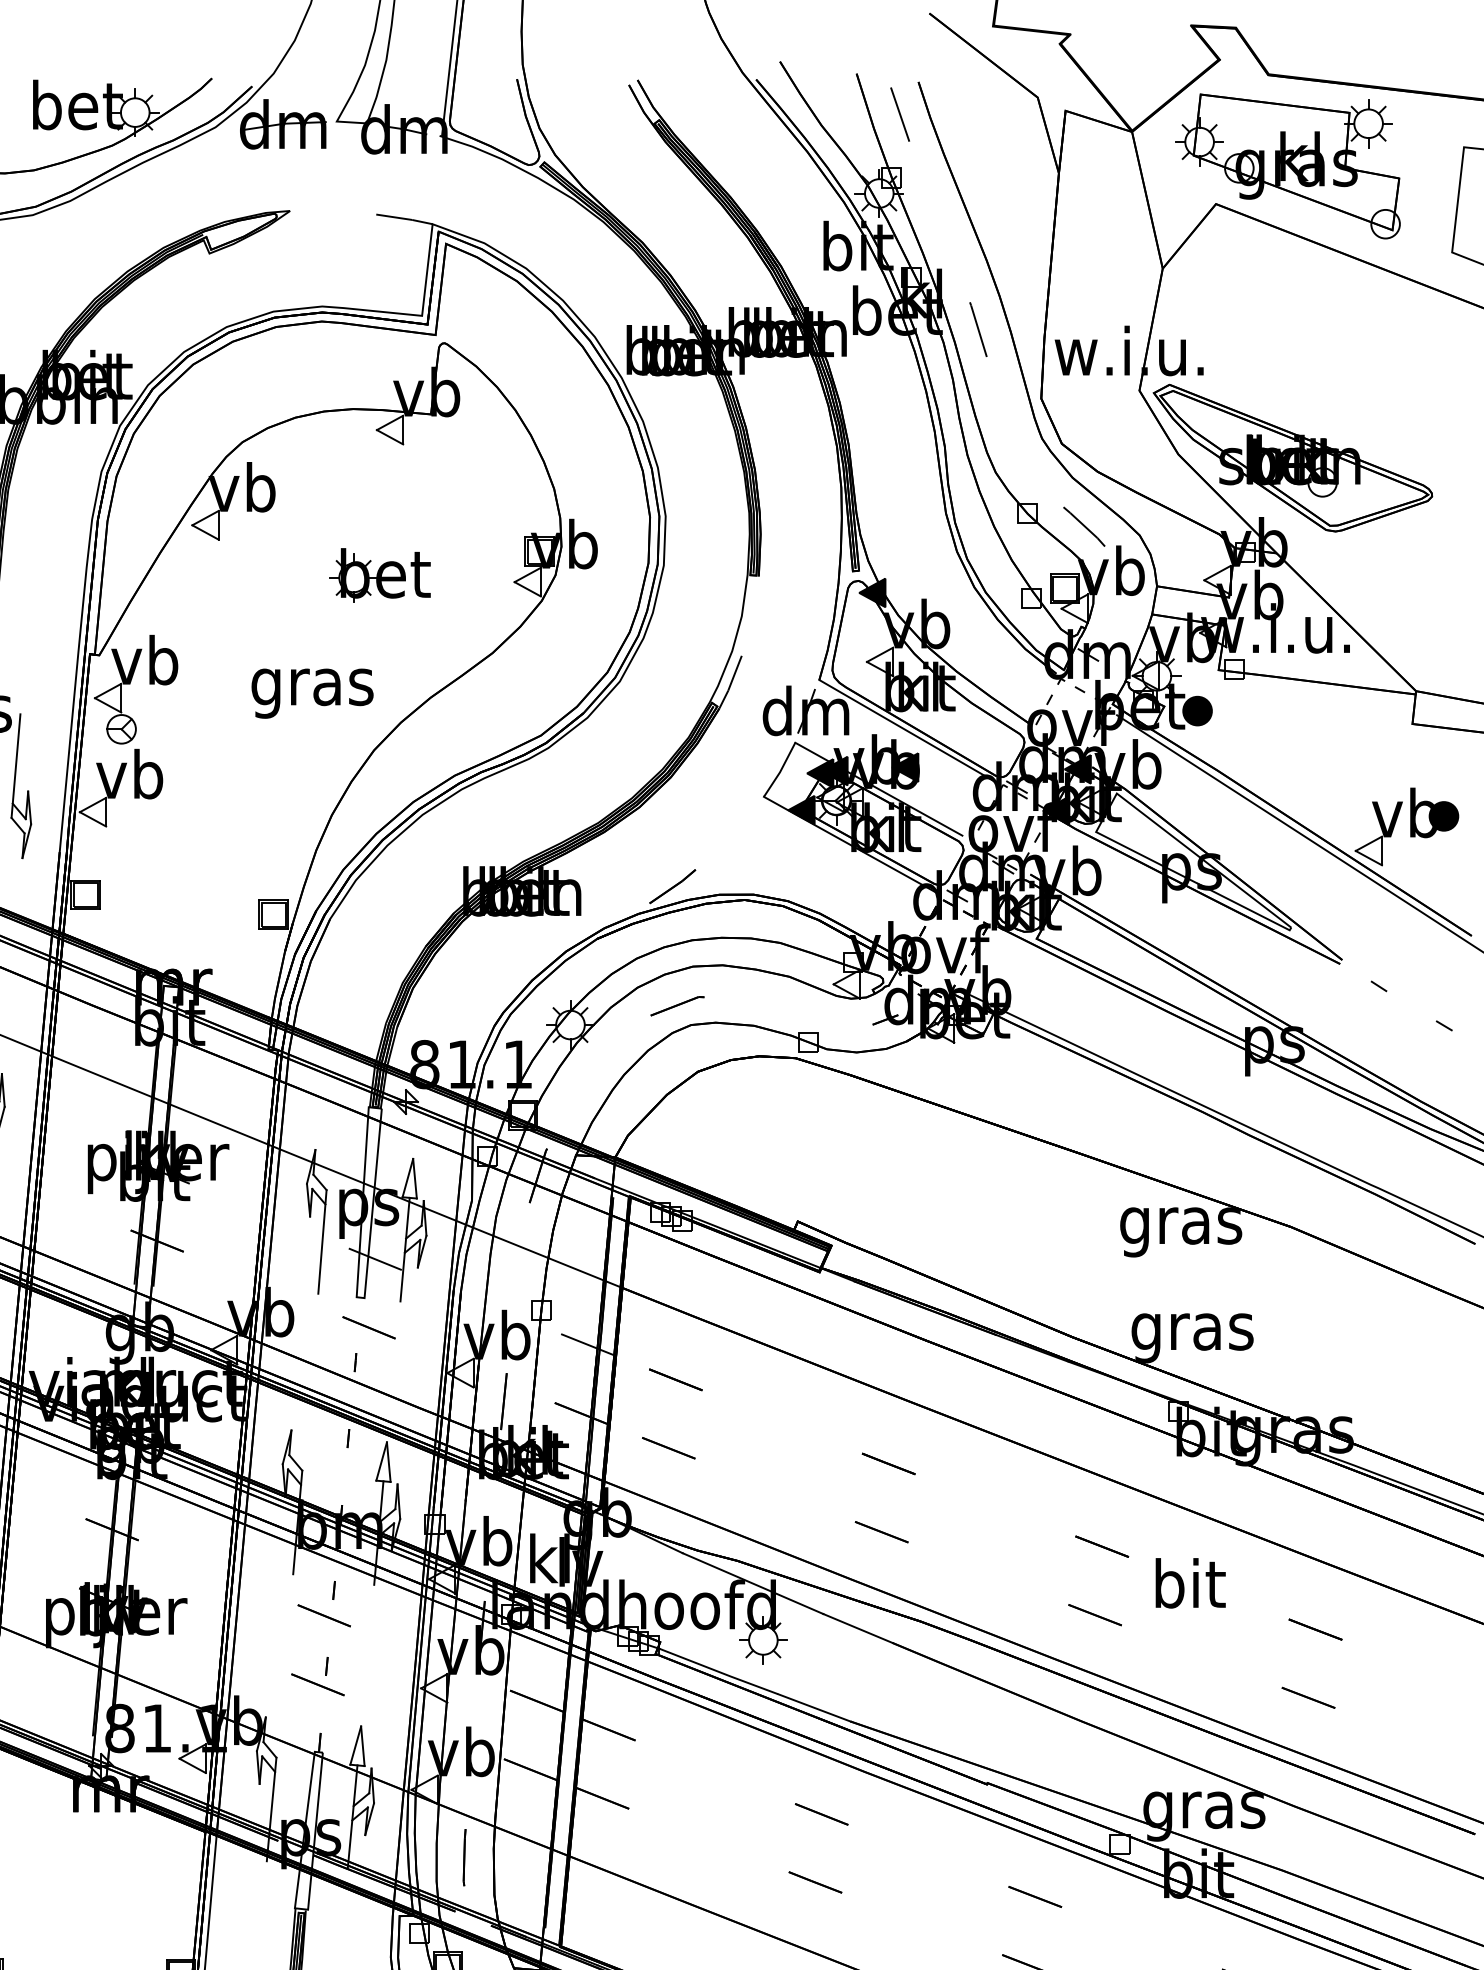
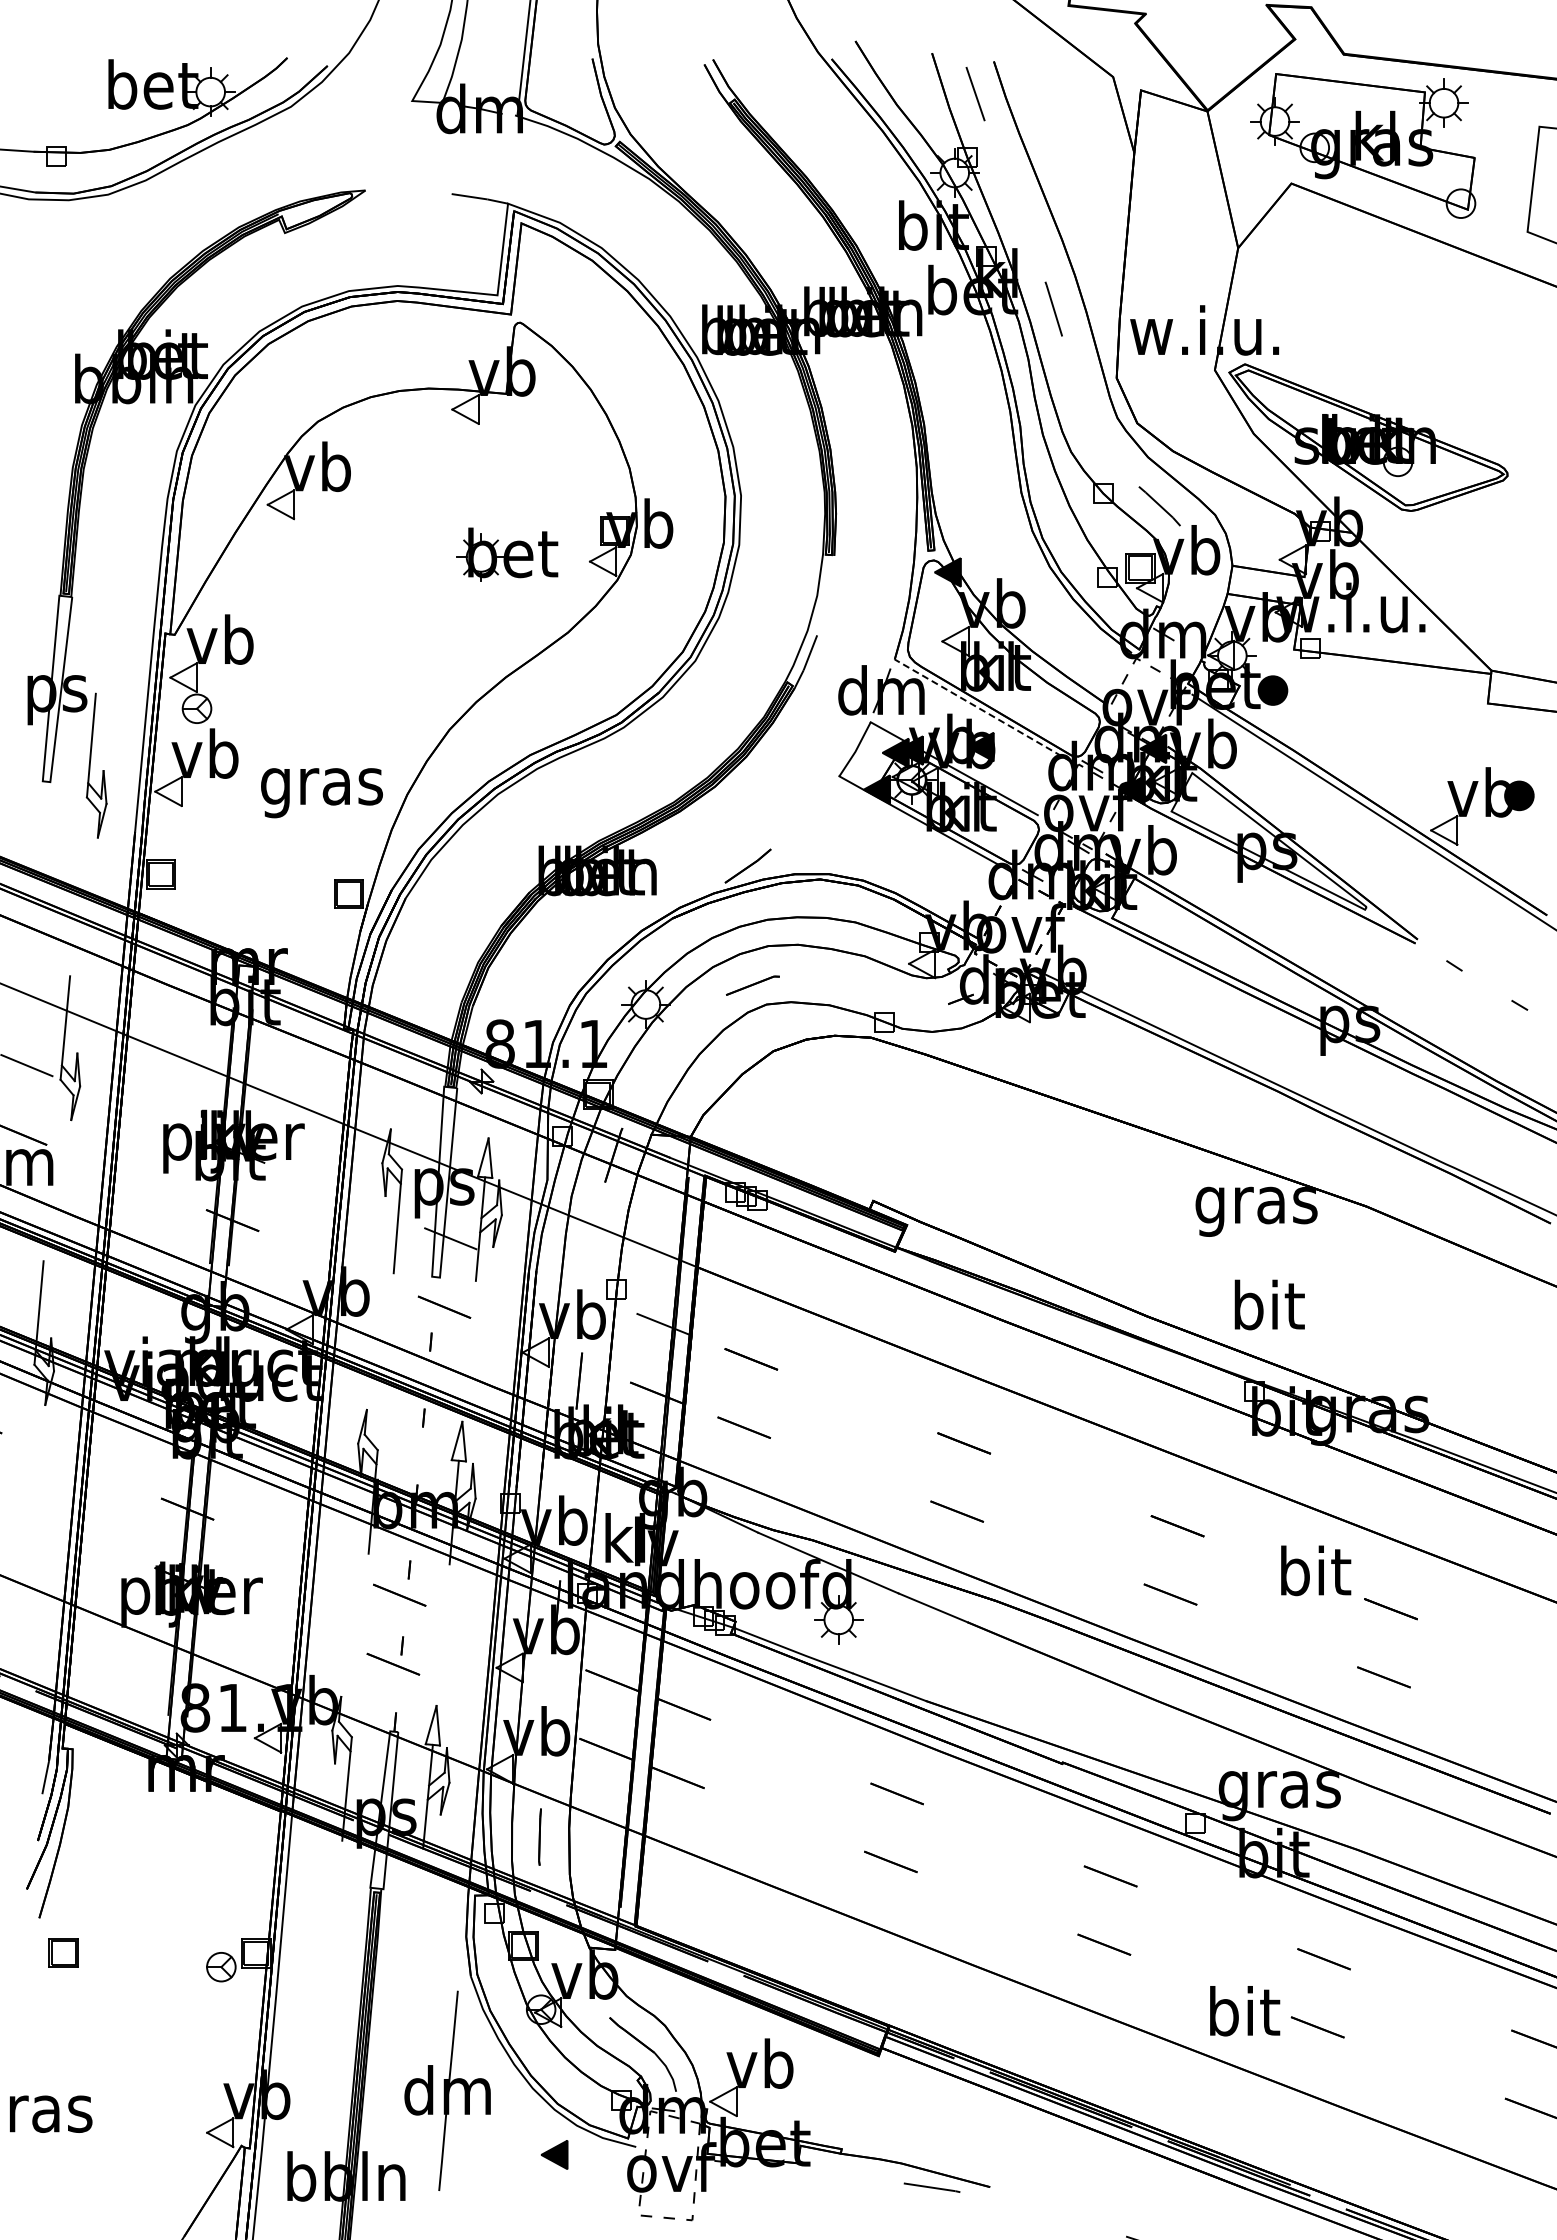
part: (283, 124) -> (358, 103), removed
part: (380, 575) -> (507, 554), moved
text: (312, 694) -> (321, 793), moved
line: (907, 731) -> (982, 710), solid -> dashed
text: (1193, 1331) -> (1268, 1310), gras -> bit
text: (1191, 1583) -> (1316, 1570), moved

